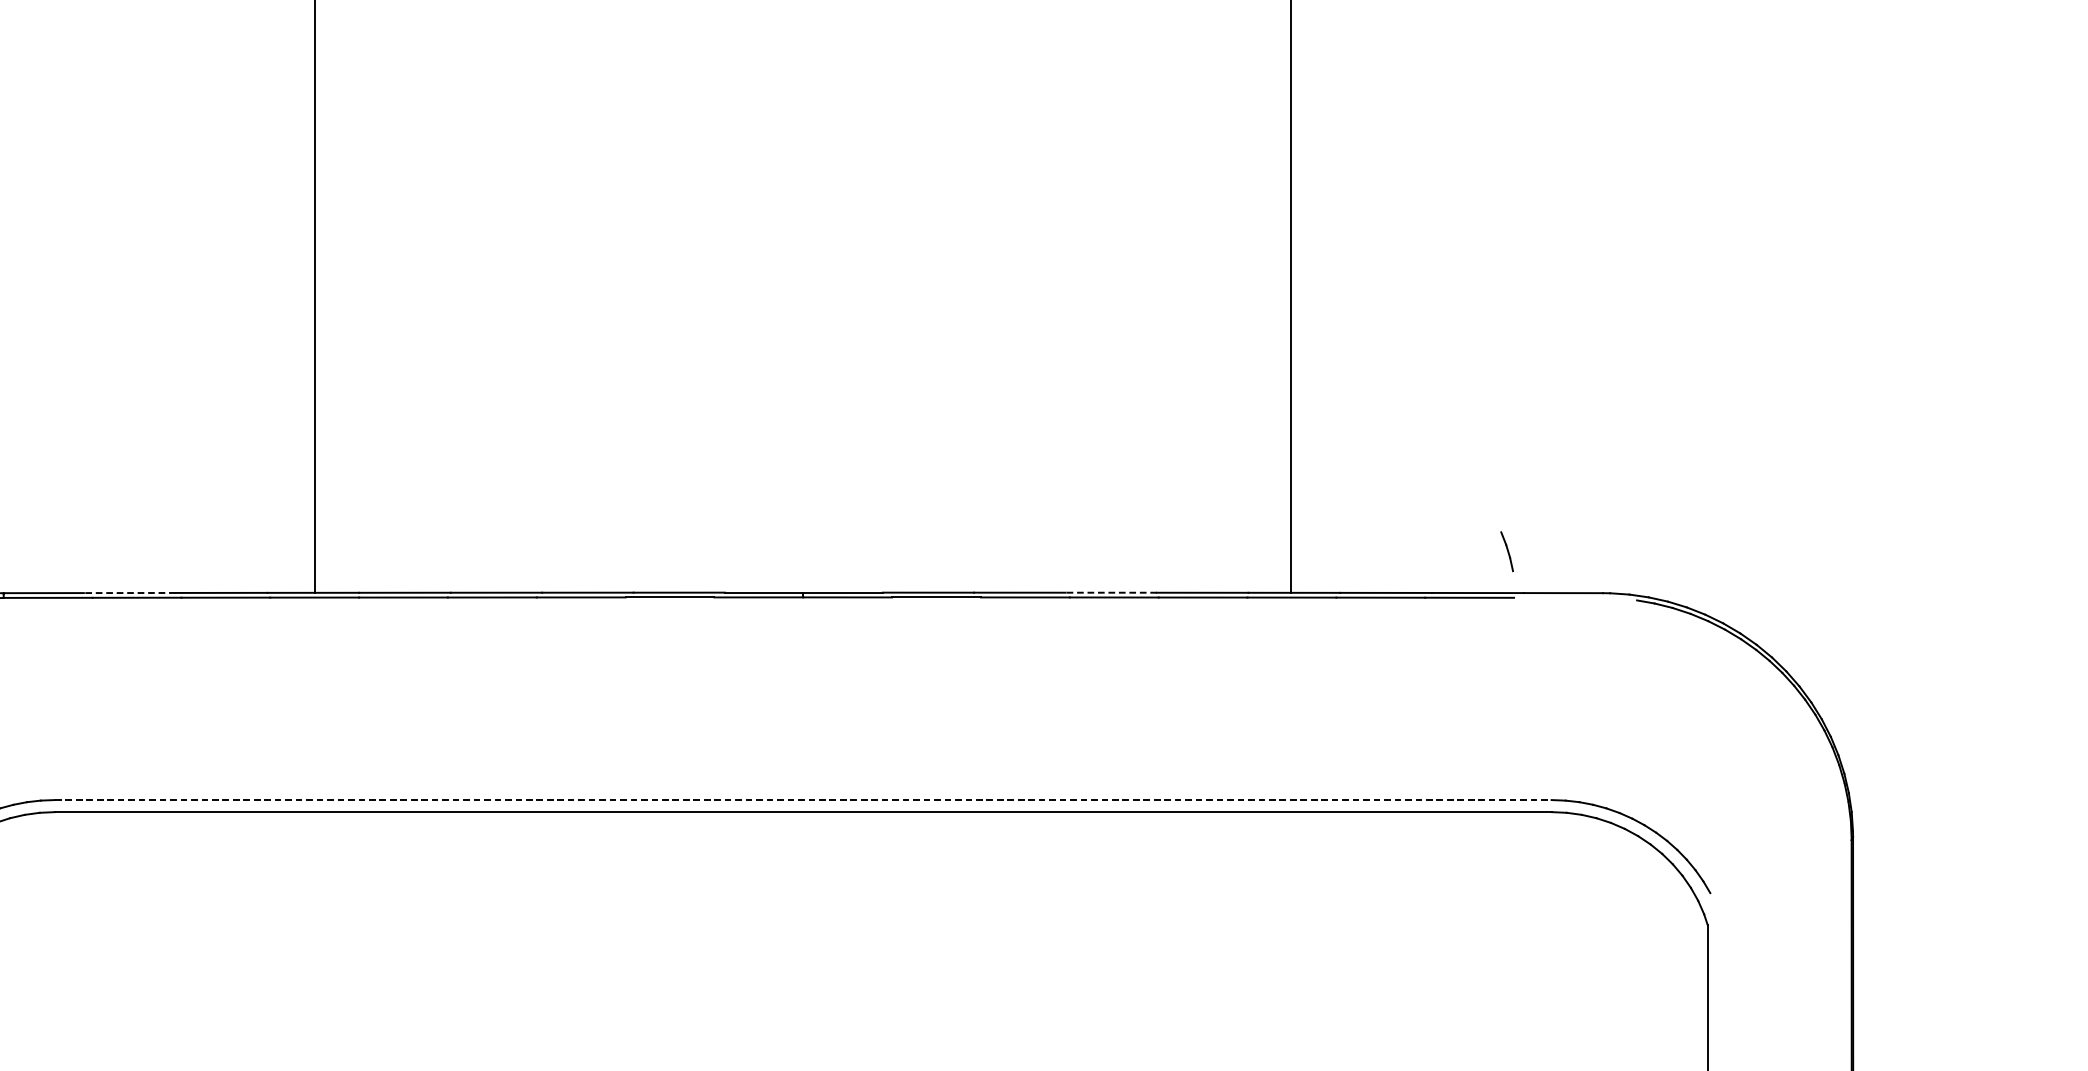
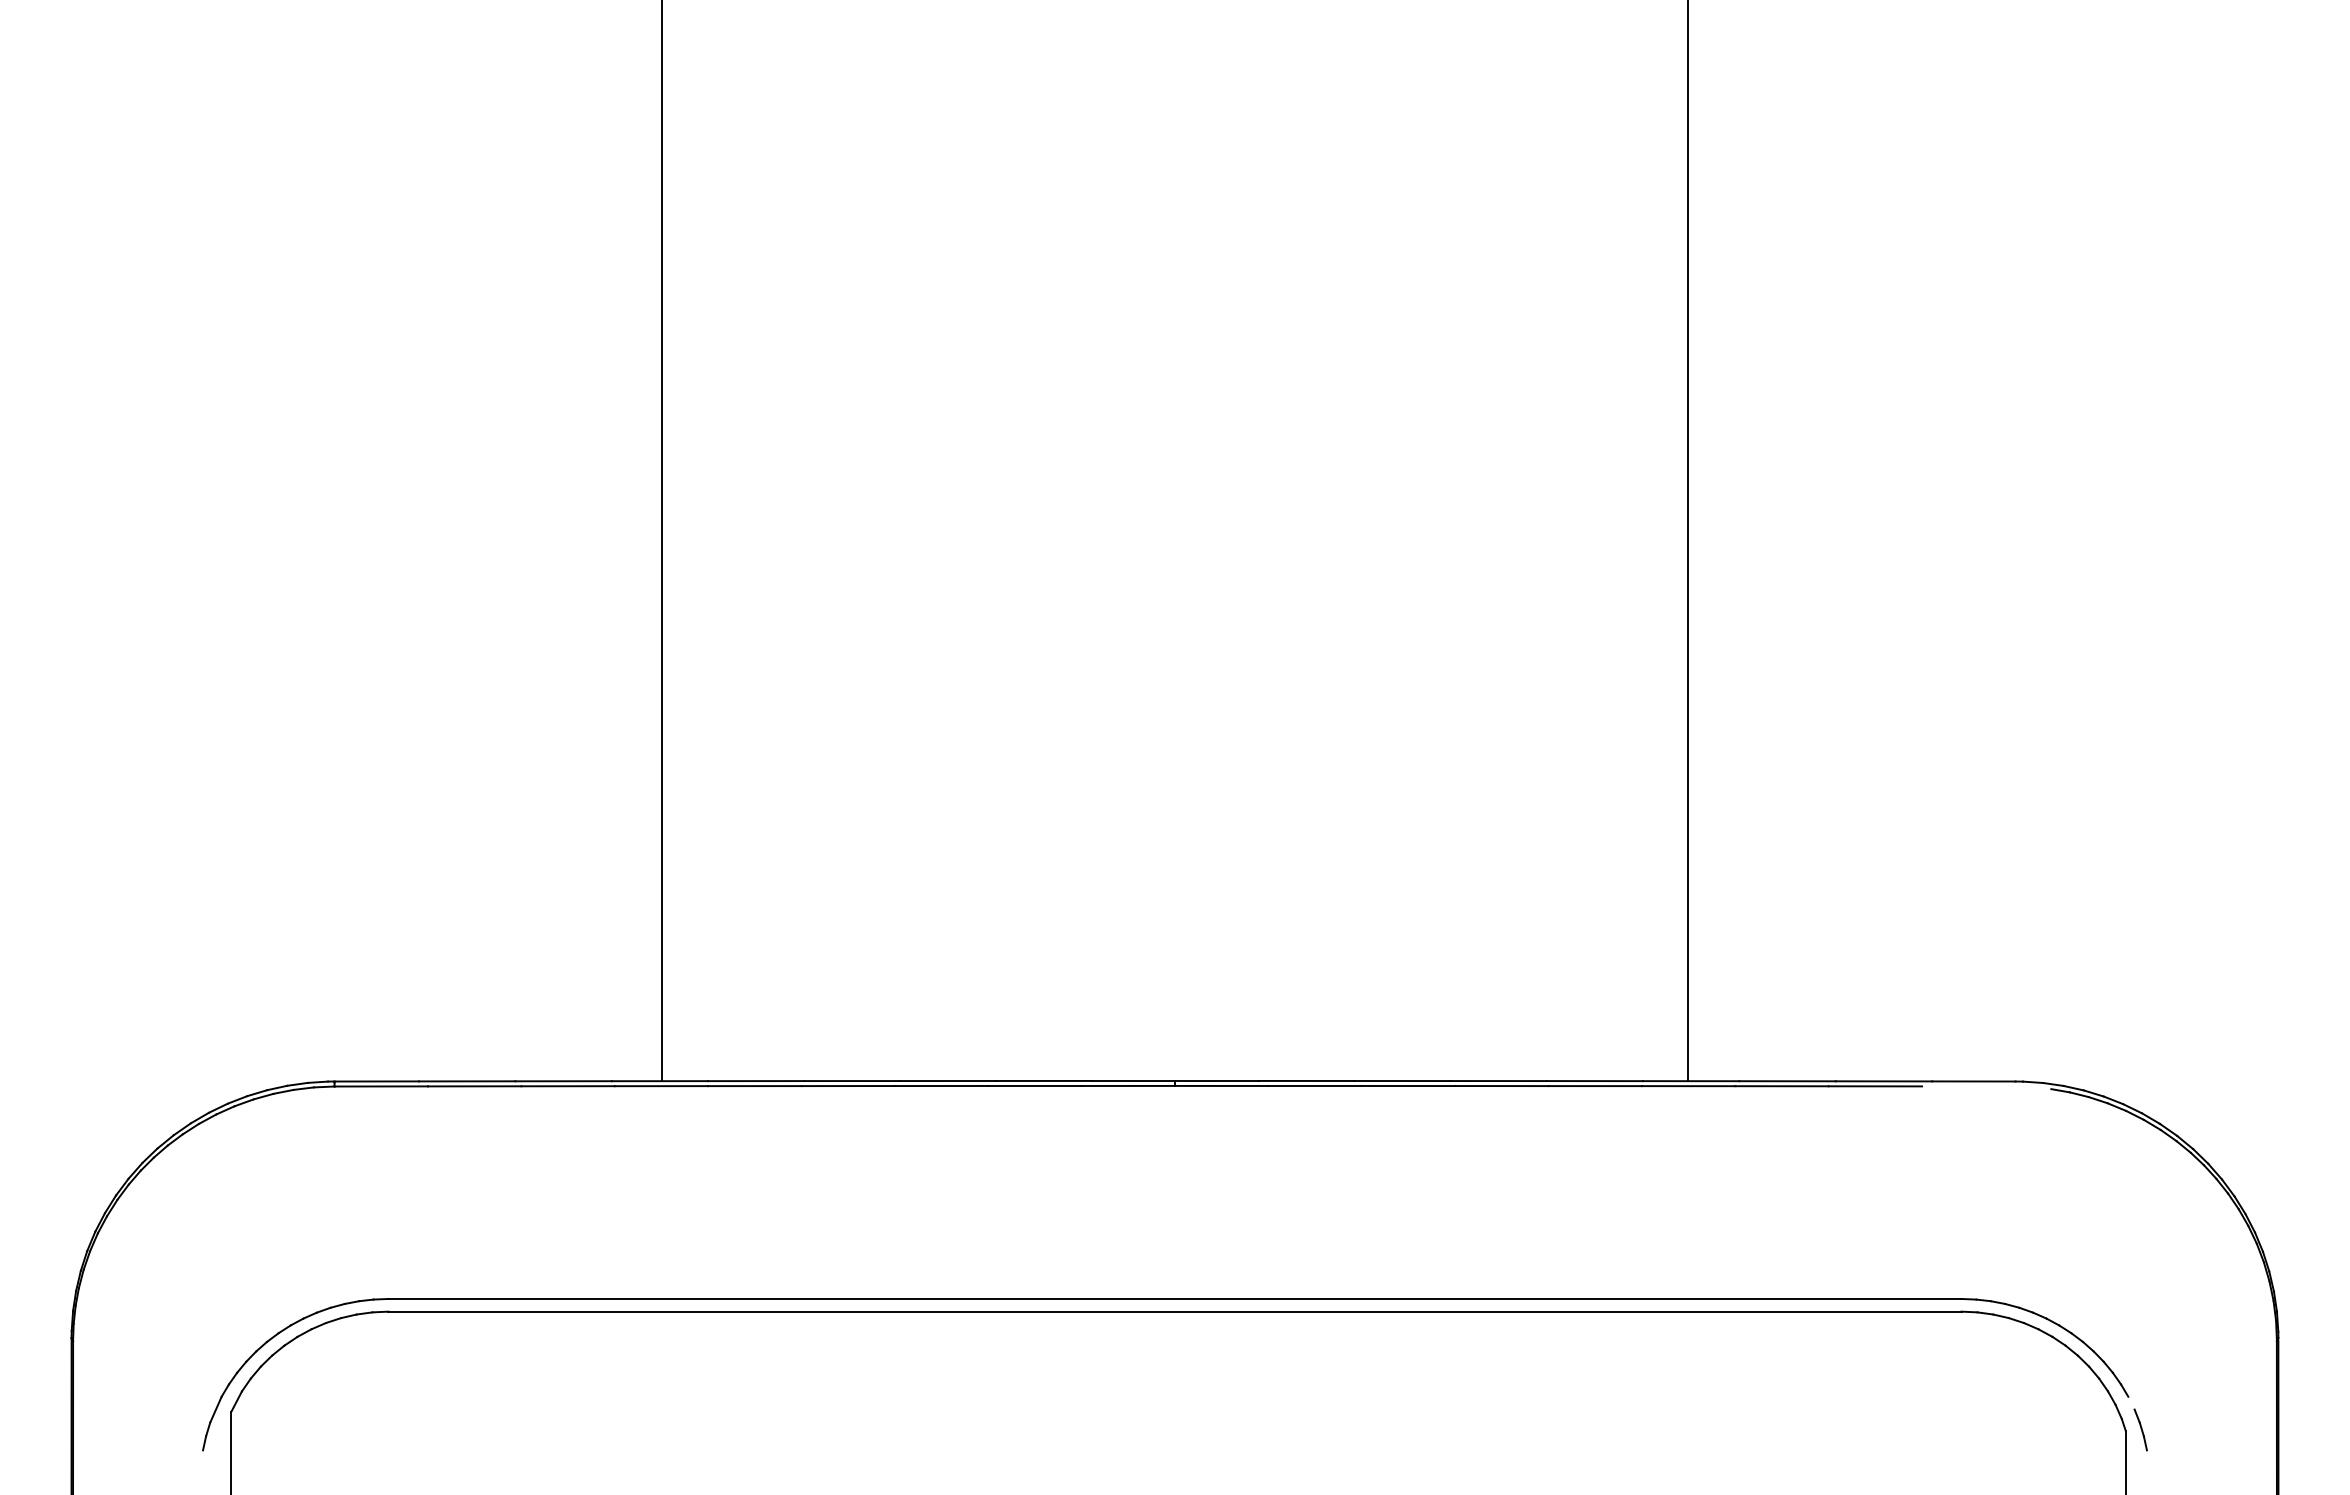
part: (1506, 551) -> (2140, 1429), moved
line: (129, 593) -> (466, 1081), dashed -> solid
line: (1111, 593) -> (1498, 1081), dashed -> solid
line: (803, 799) -> (1175, 1298), dashed -> solid

